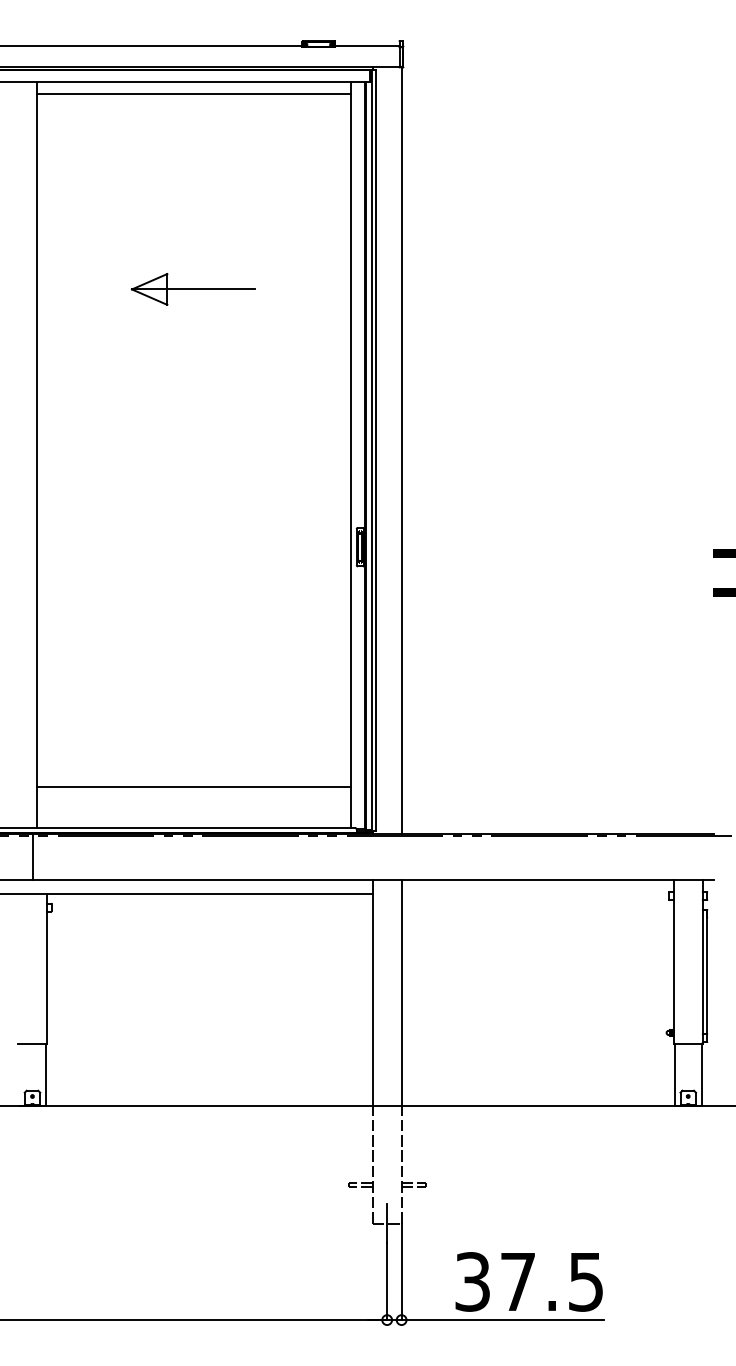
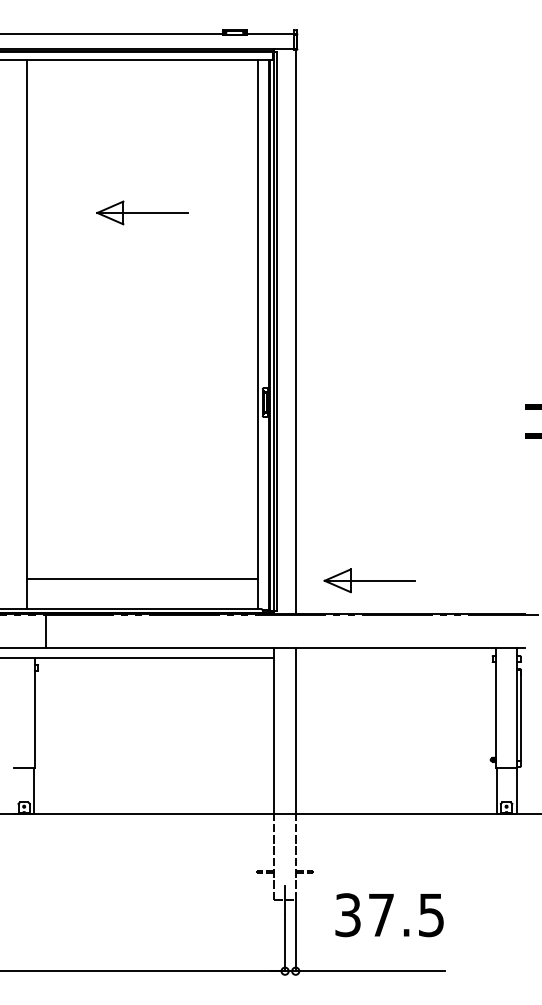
line: (193, 94) -> (142, 69), removed
part: (501, 789) -> (369, 580), added
line: (32, 856) -> (46, 630), moved
text: (528, 1281) -> (389, 914), moved

